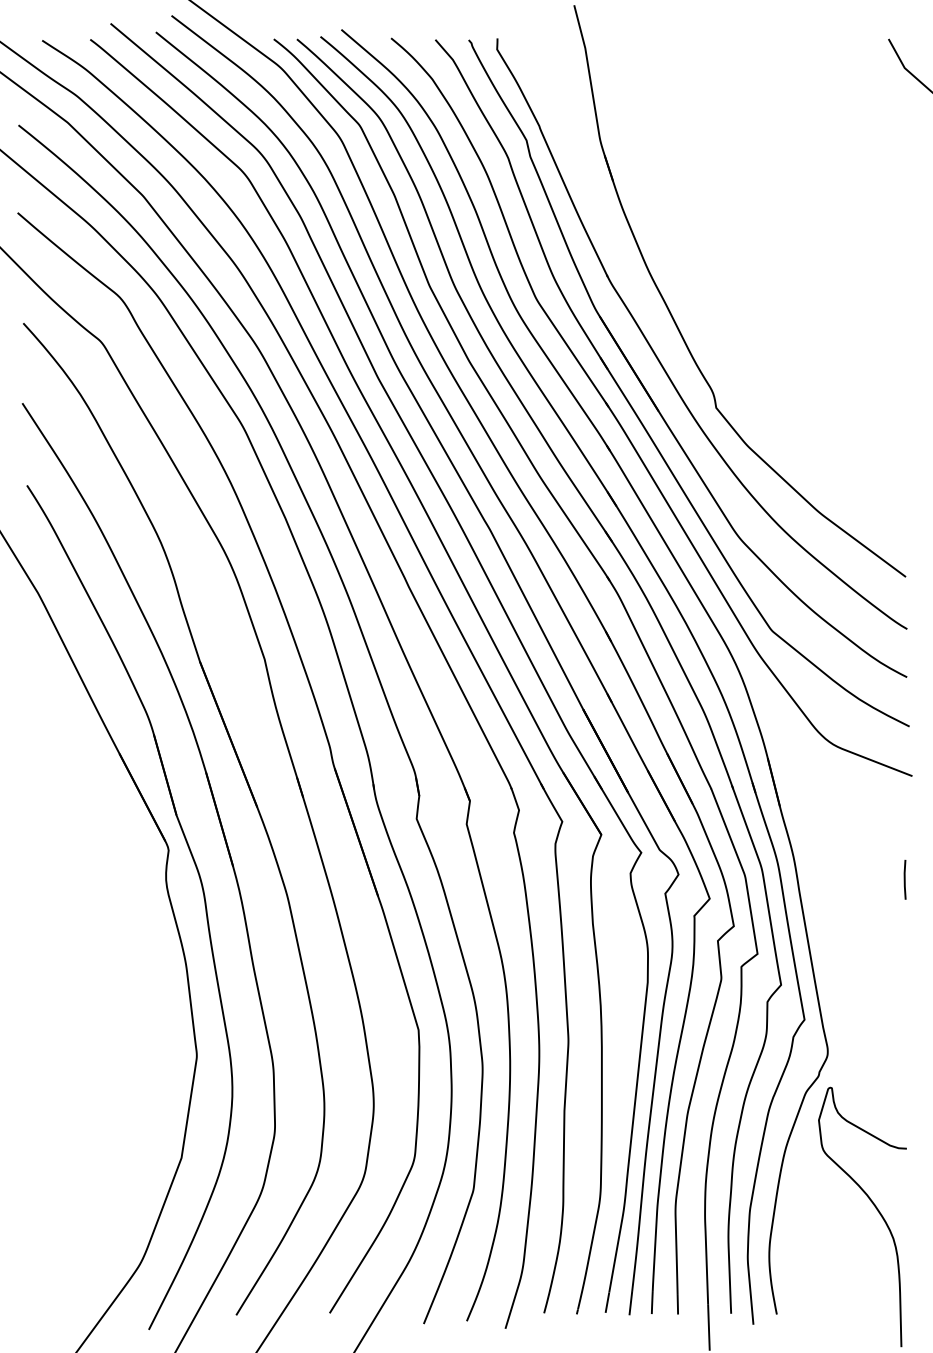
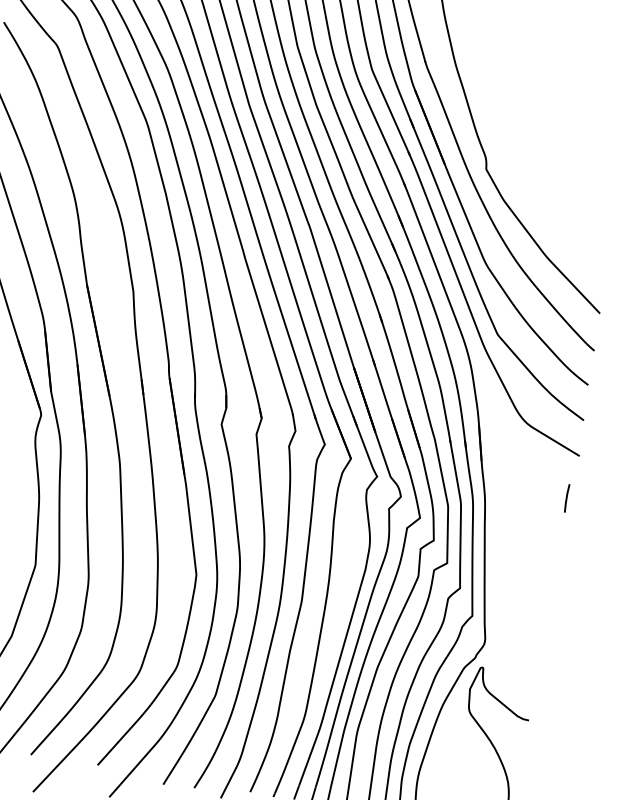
line: (904, 879) -> (566, 498), moved

